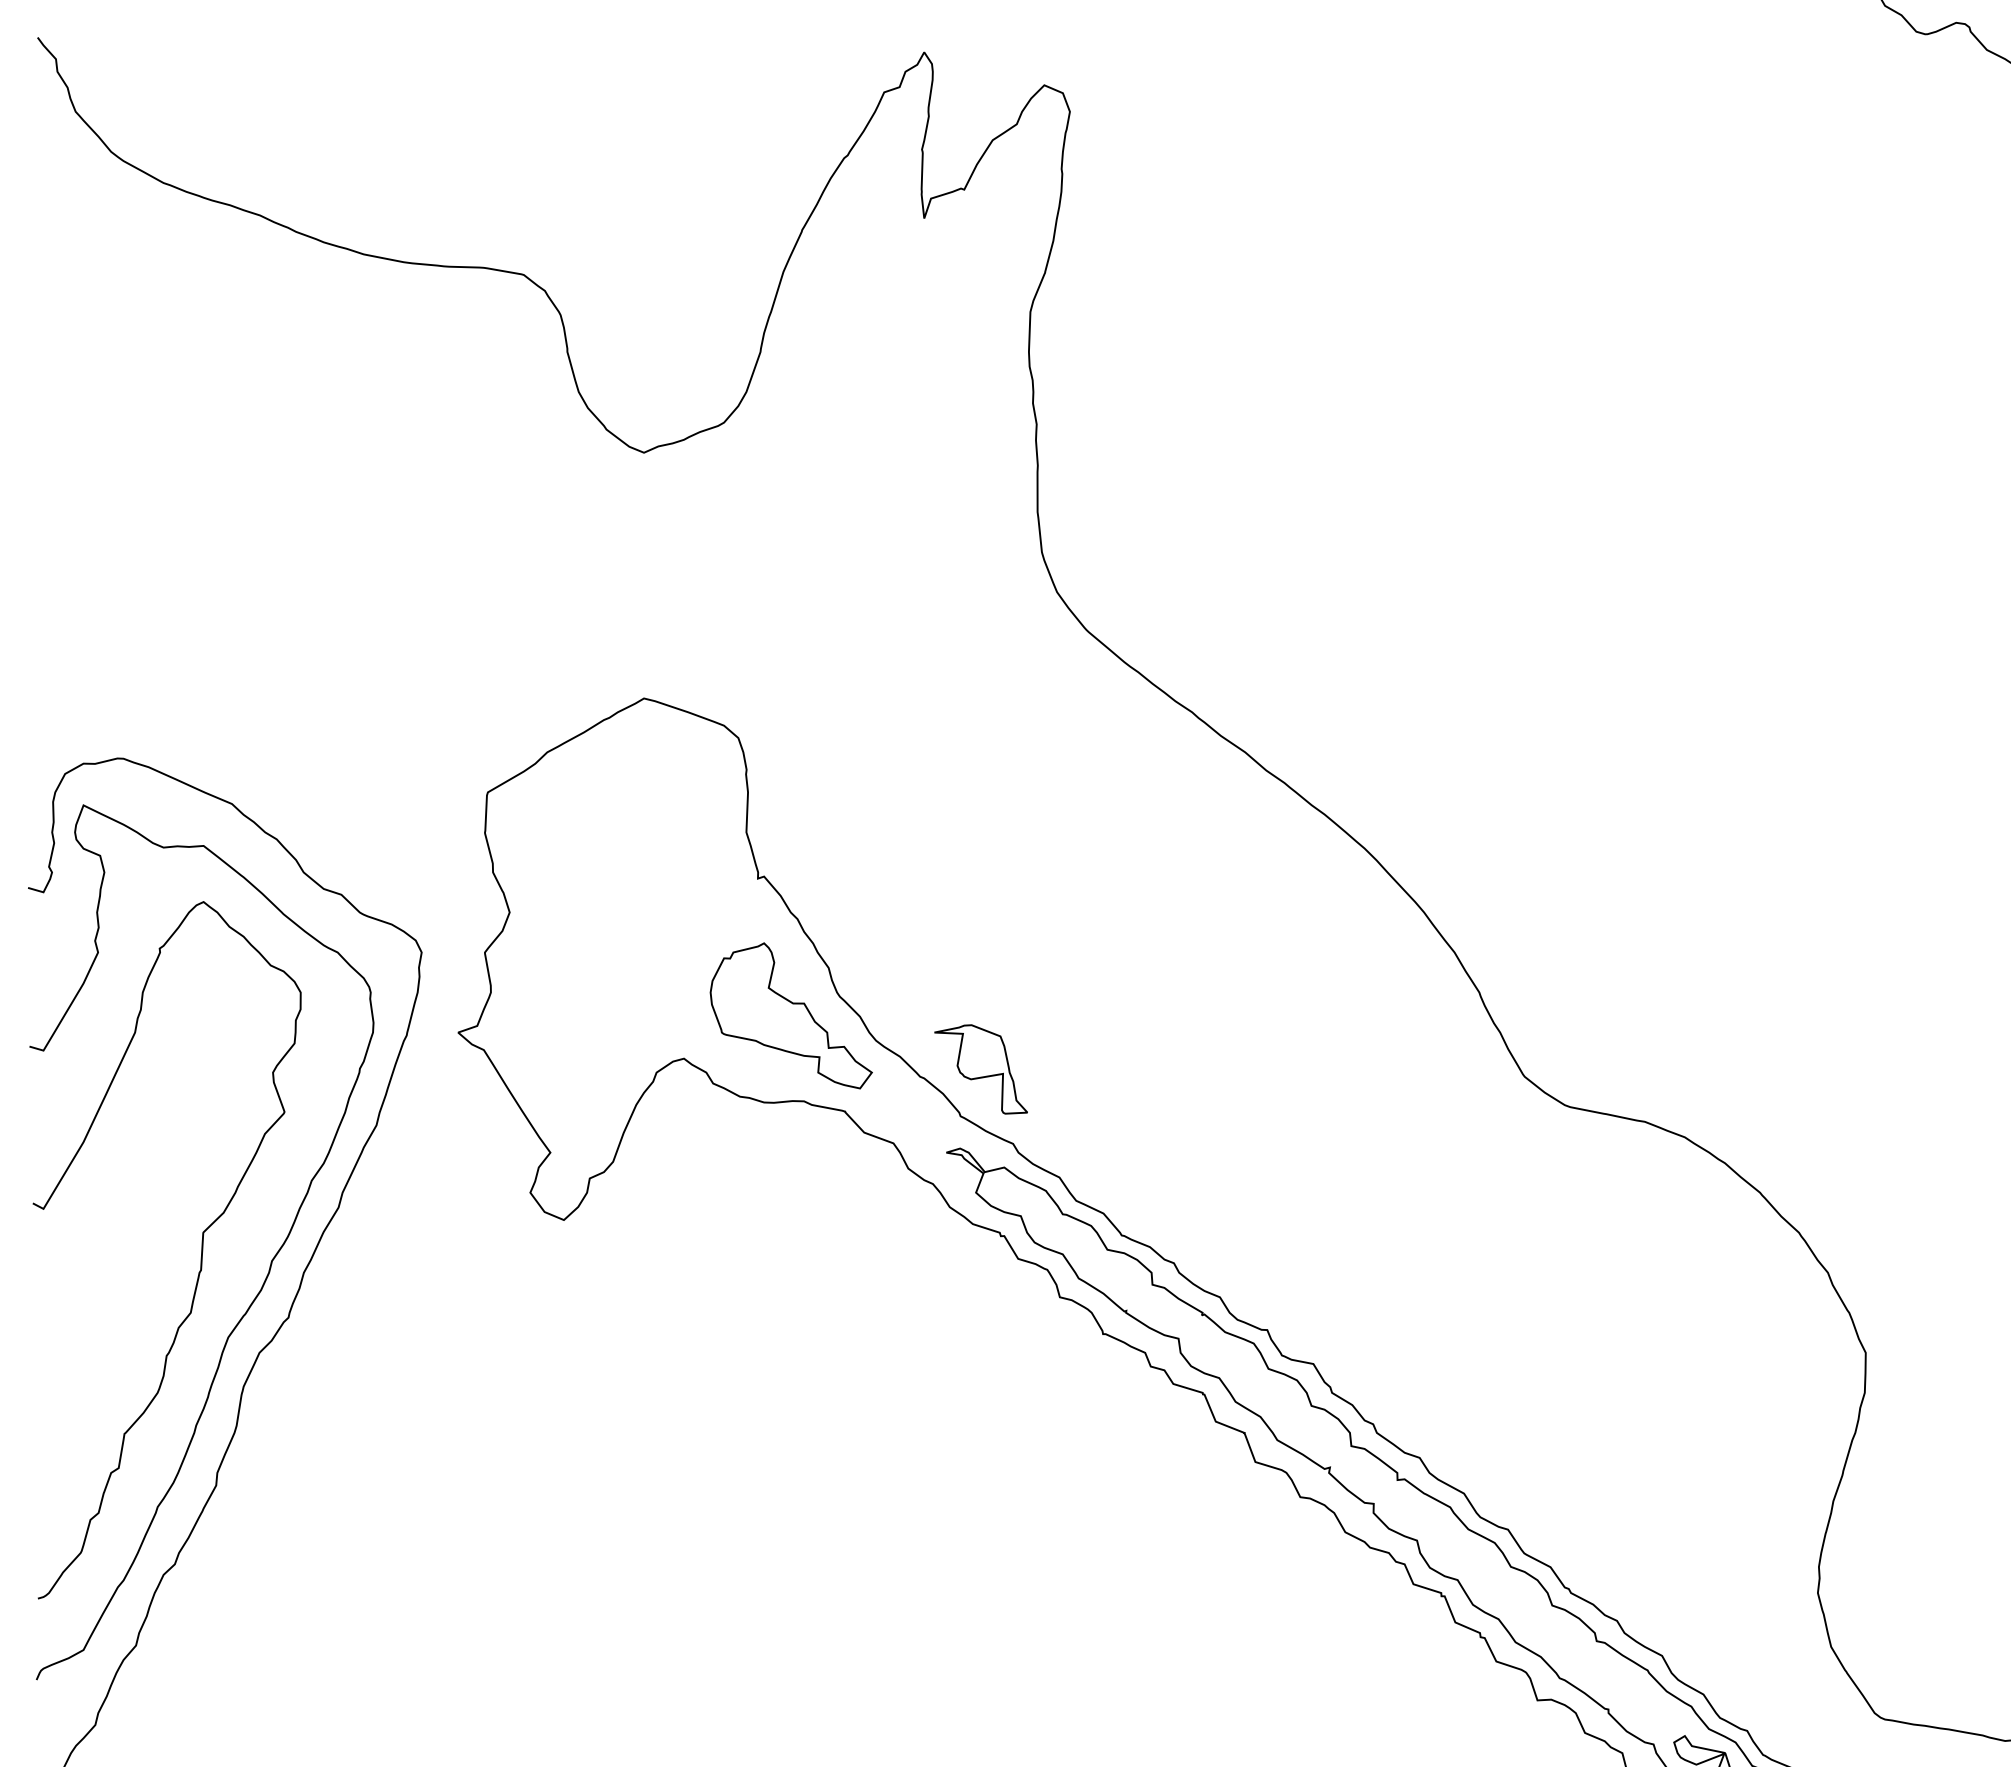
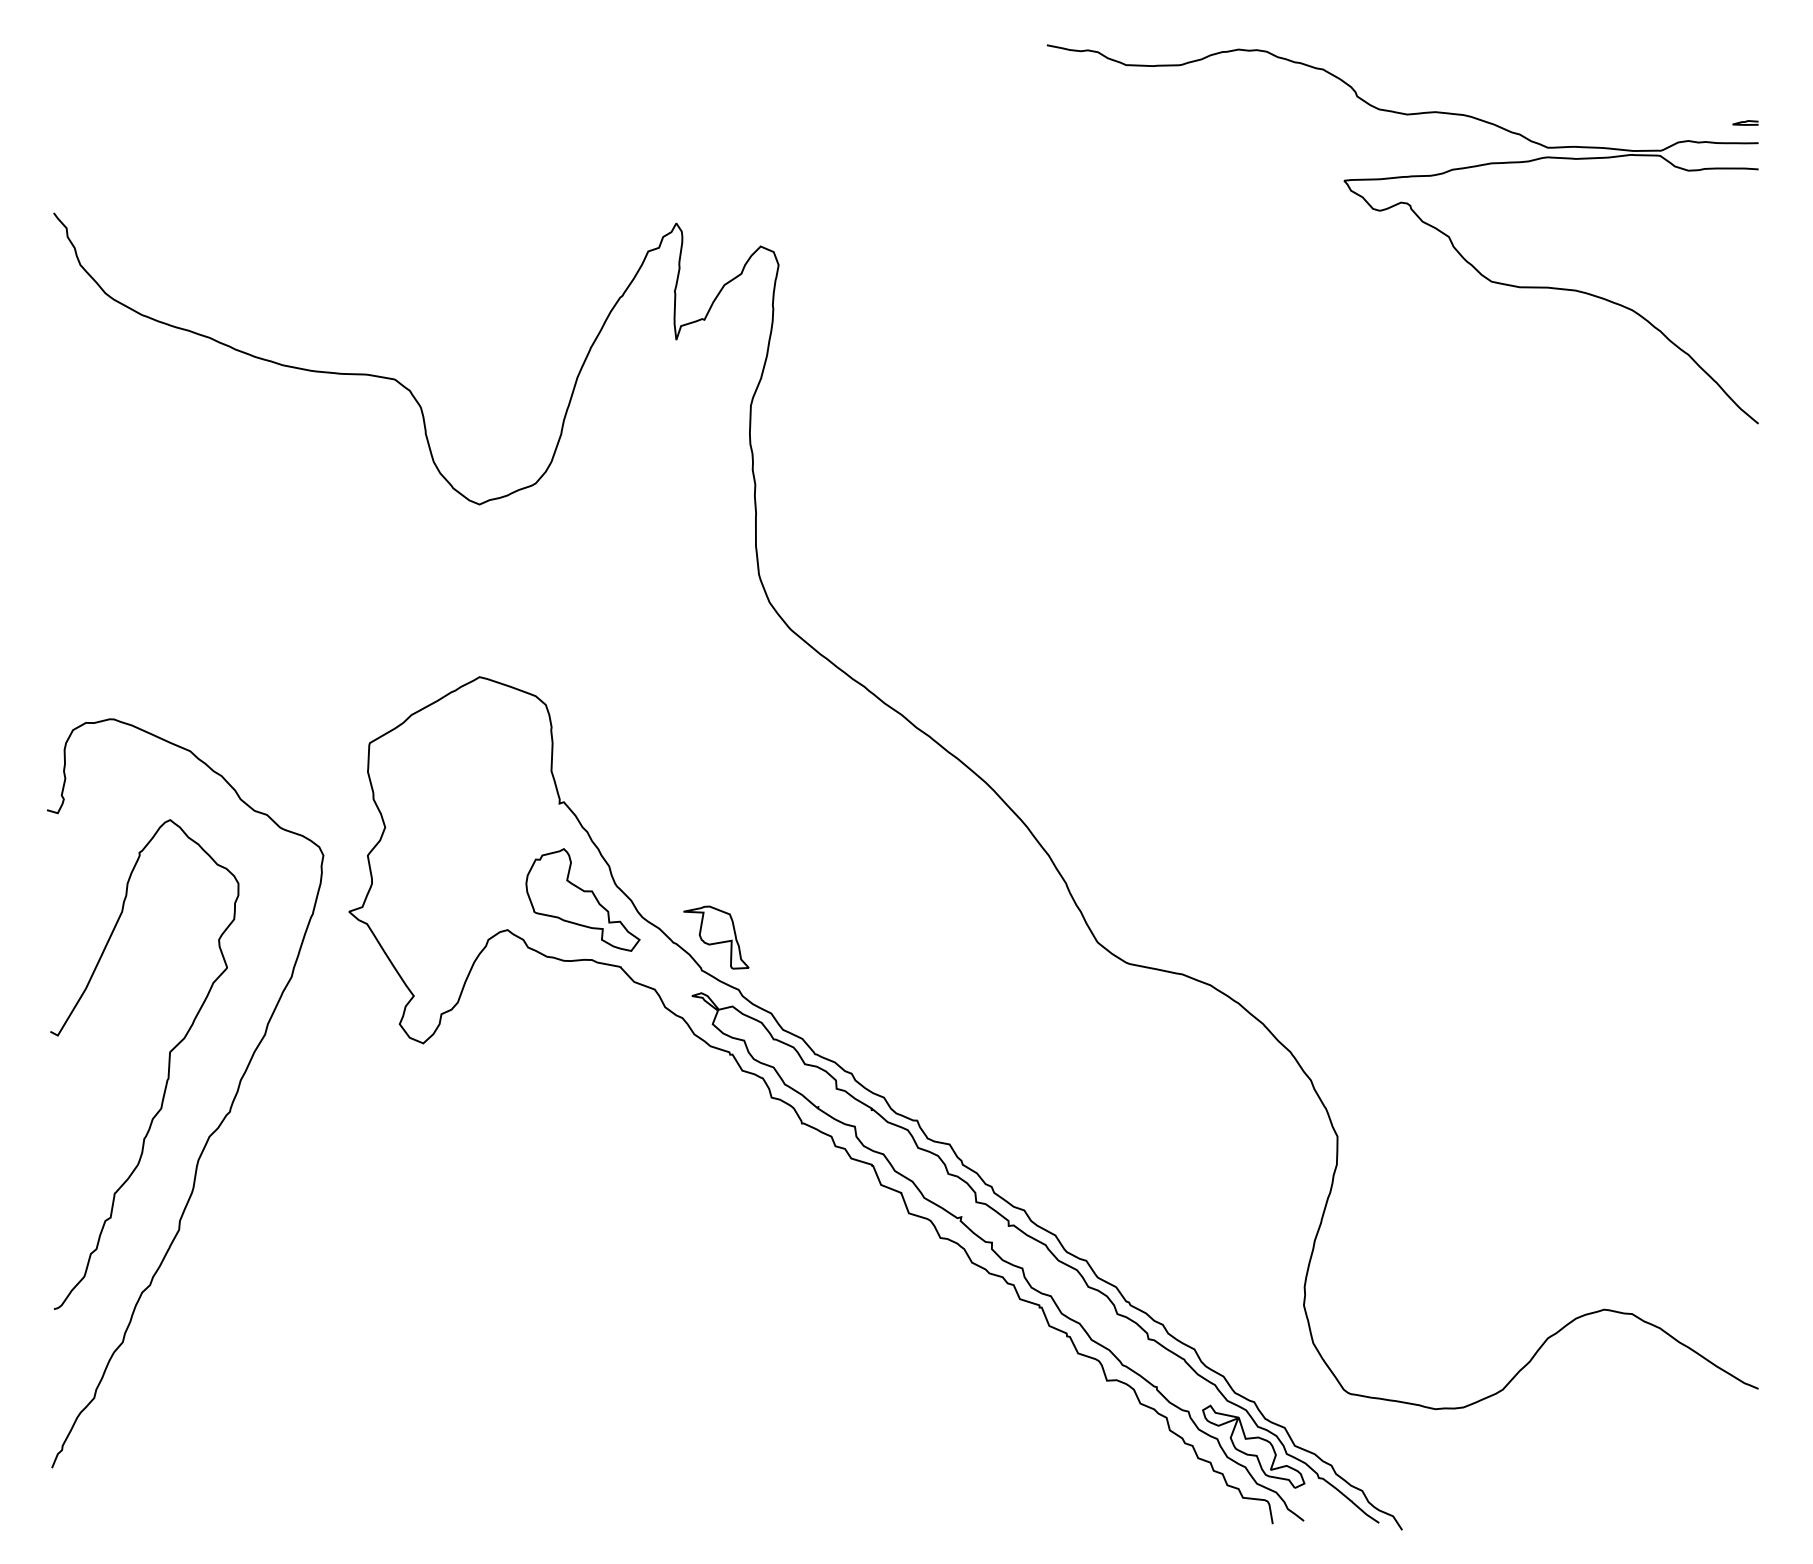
curve: (269, 1264) -> (216, 1074), removed

